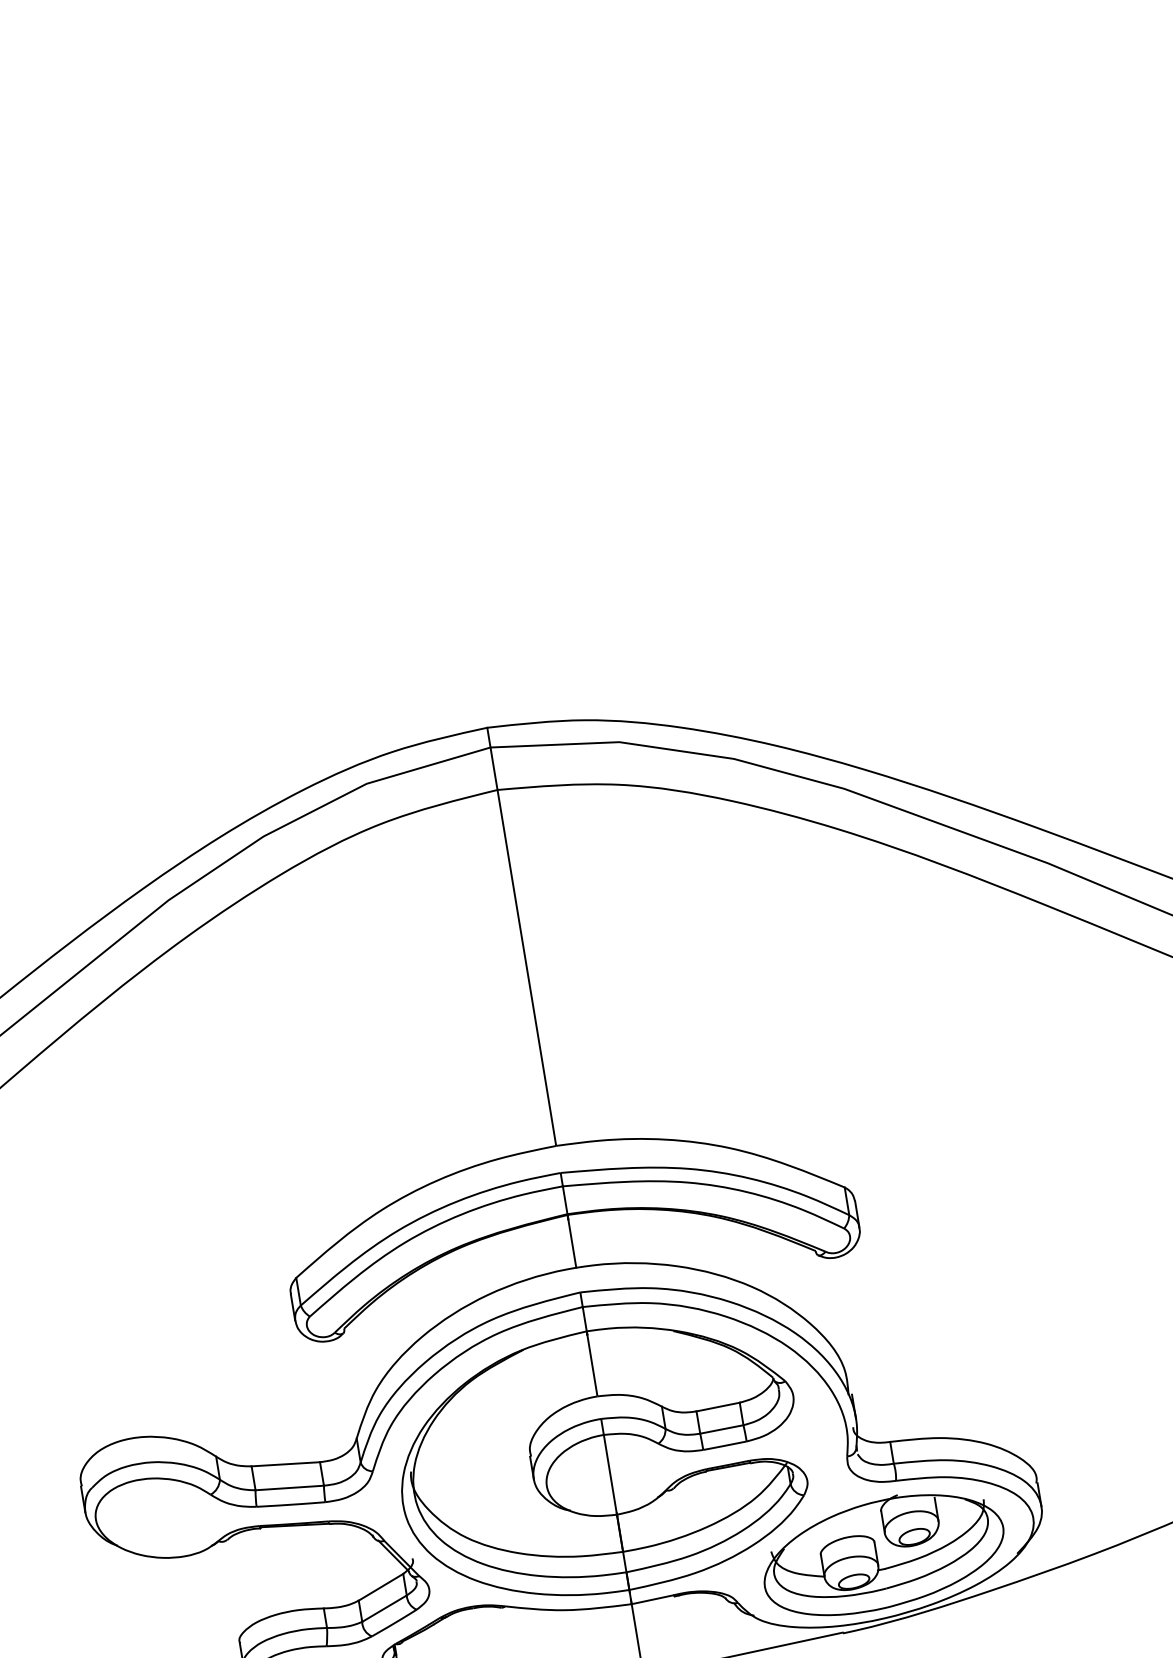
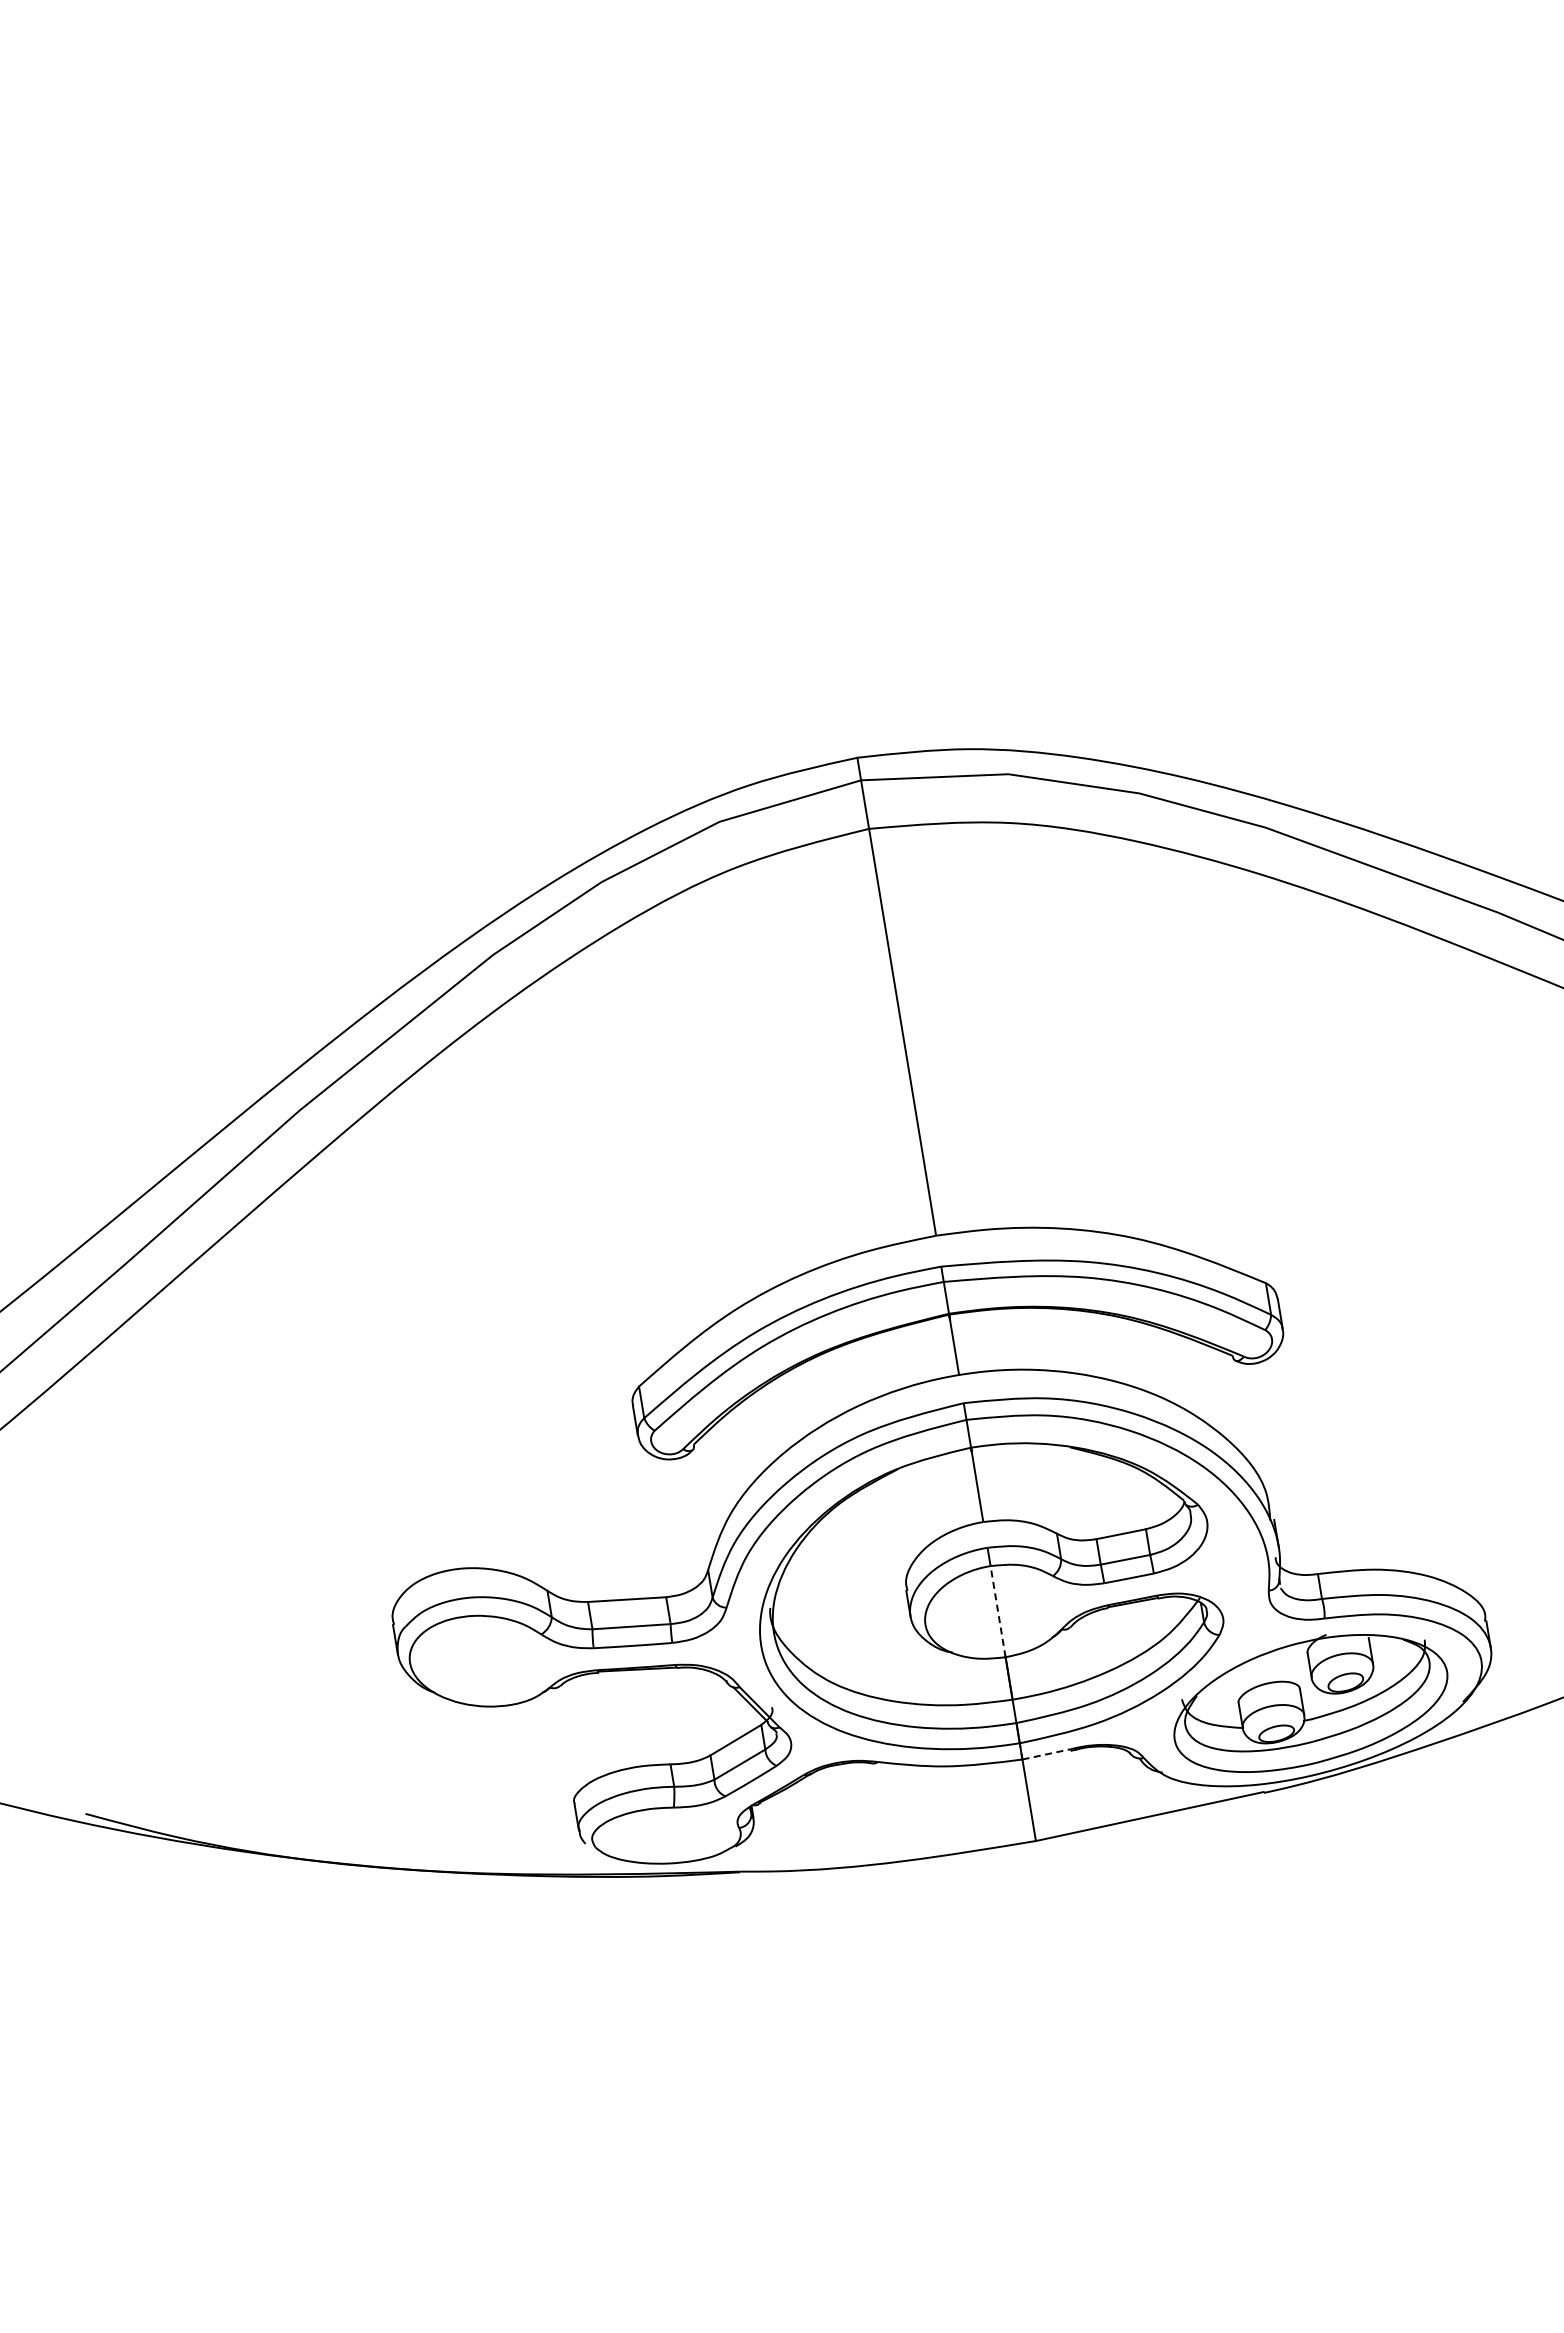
line: (610, 1474) -> (998, 1611), solid -> dashed
line: (652, 1599) -> (1046, 1754), solid -> dashed

